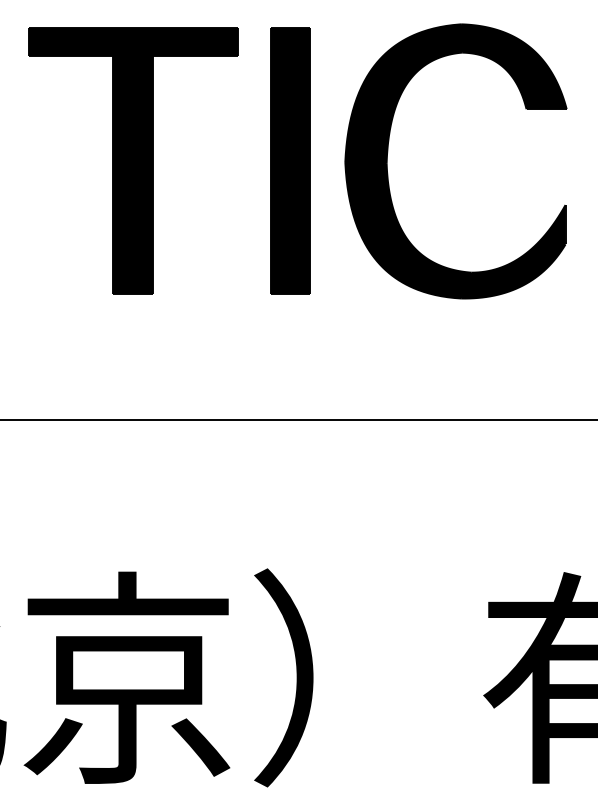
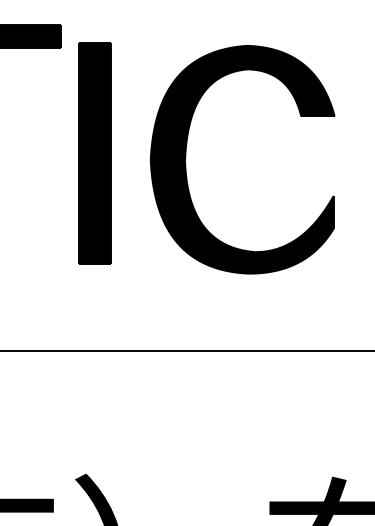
part: (388, 152) -> (186, 152), moved
part: (290, 160) -> (95, 153), moved

